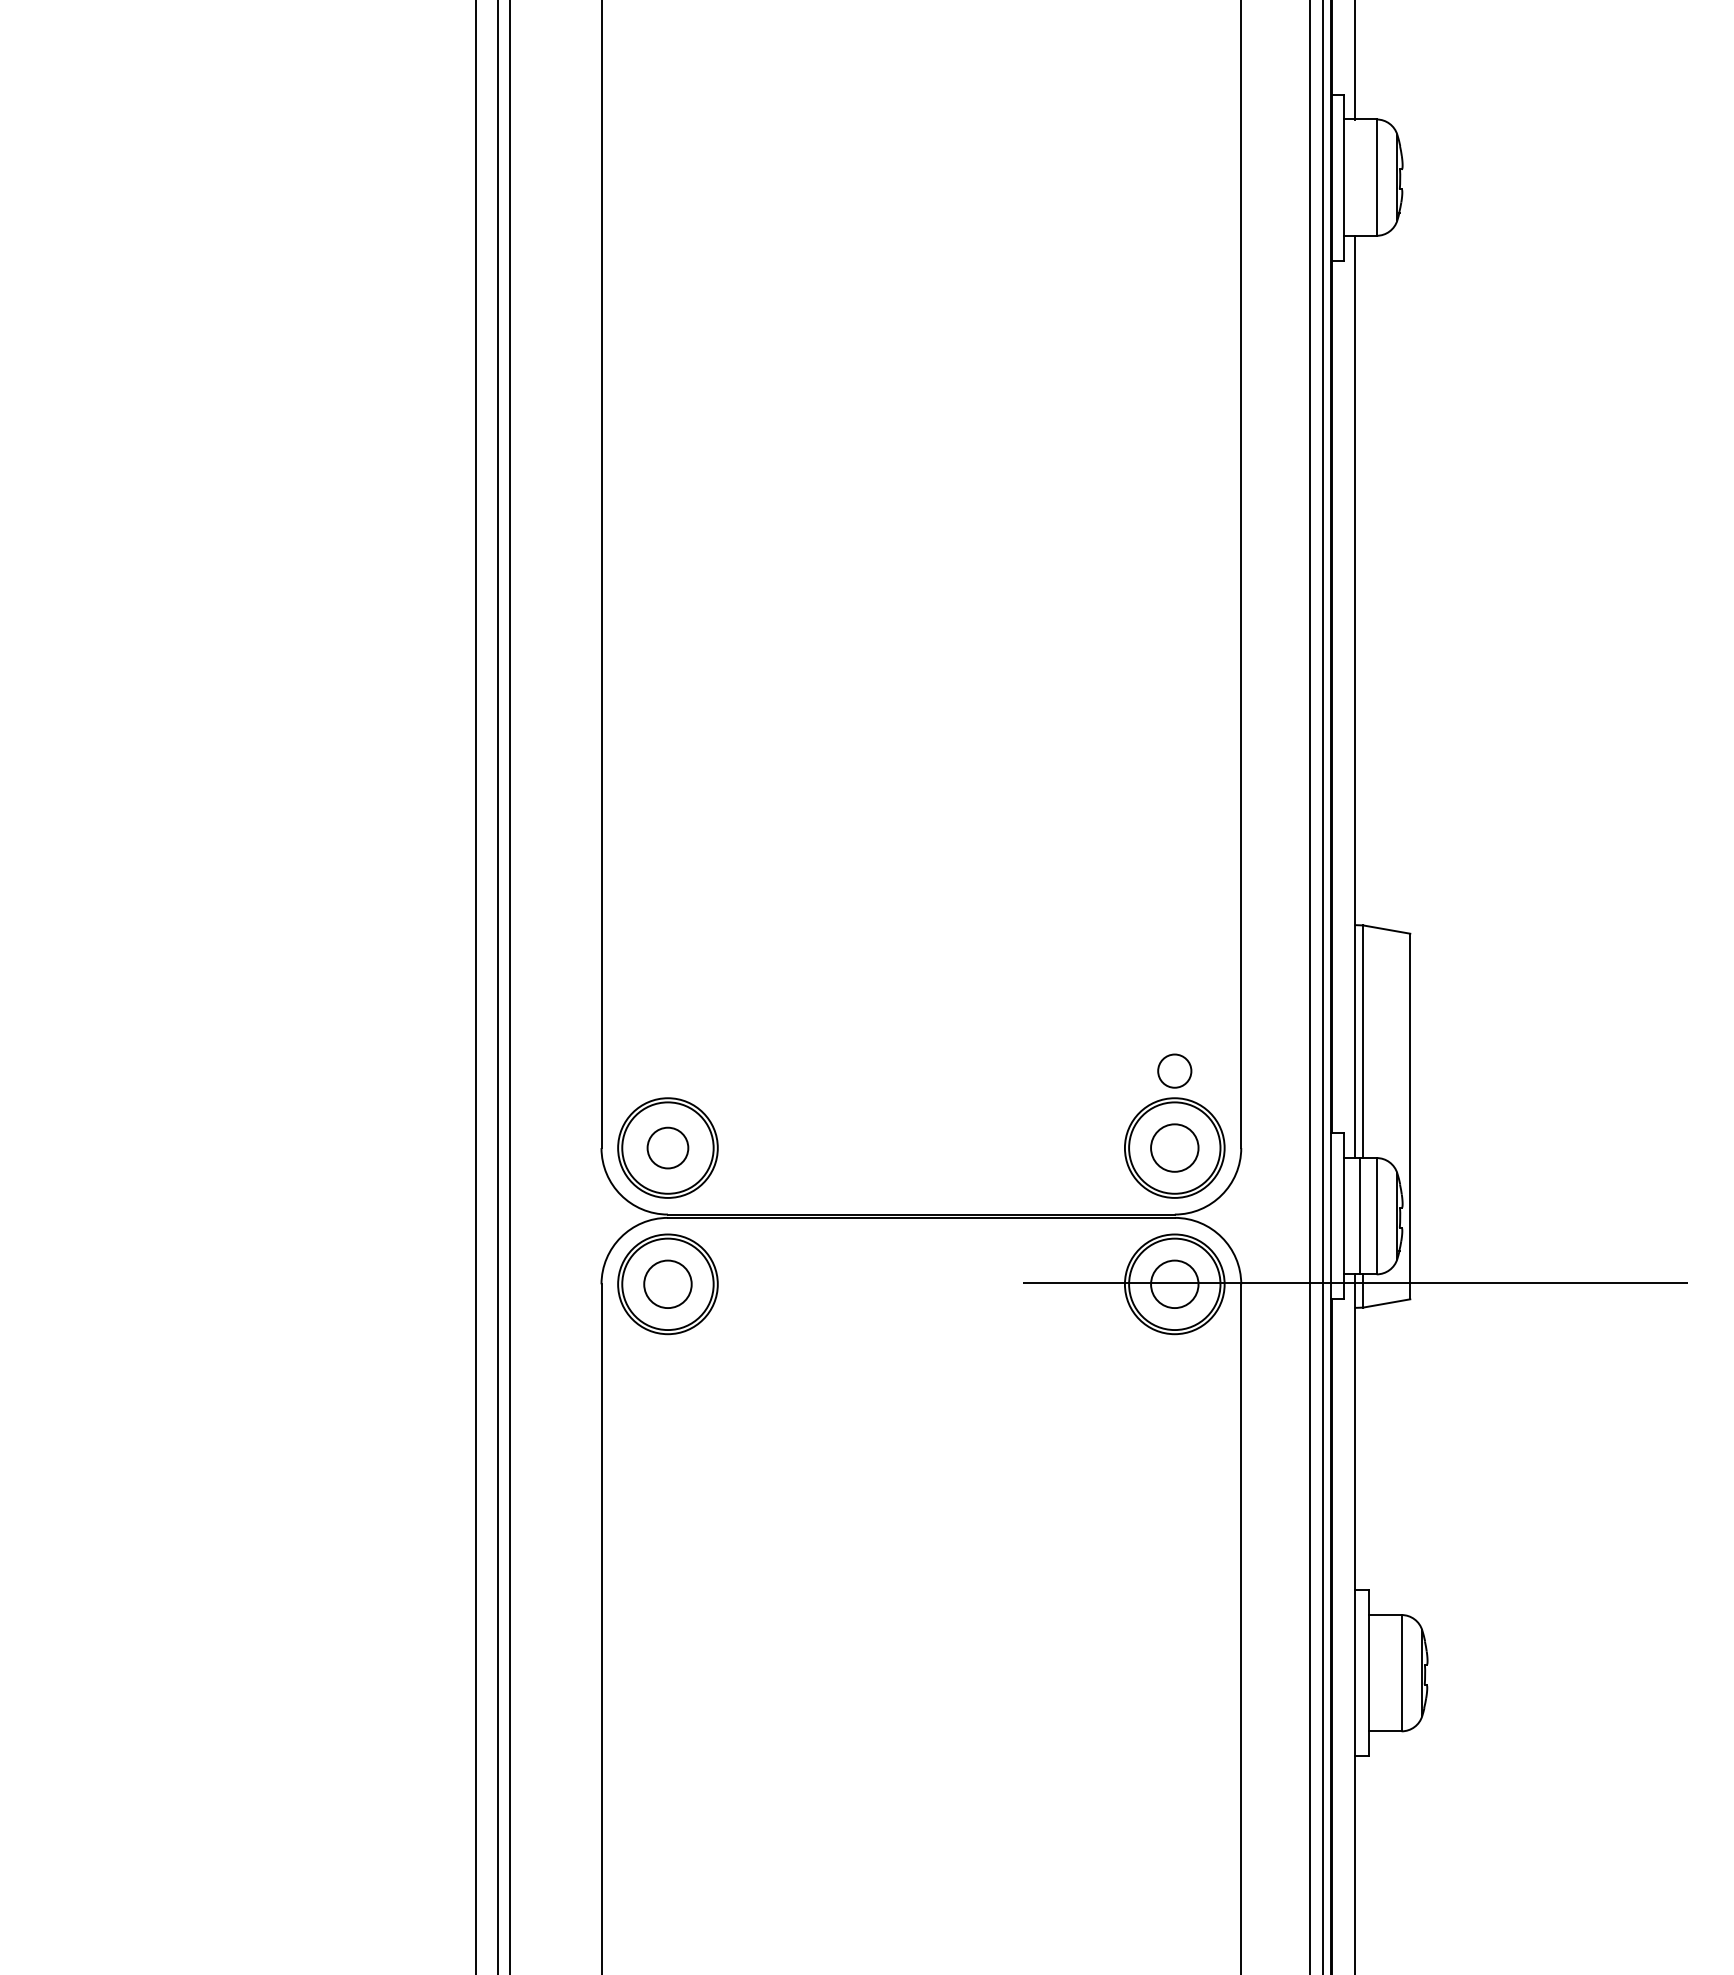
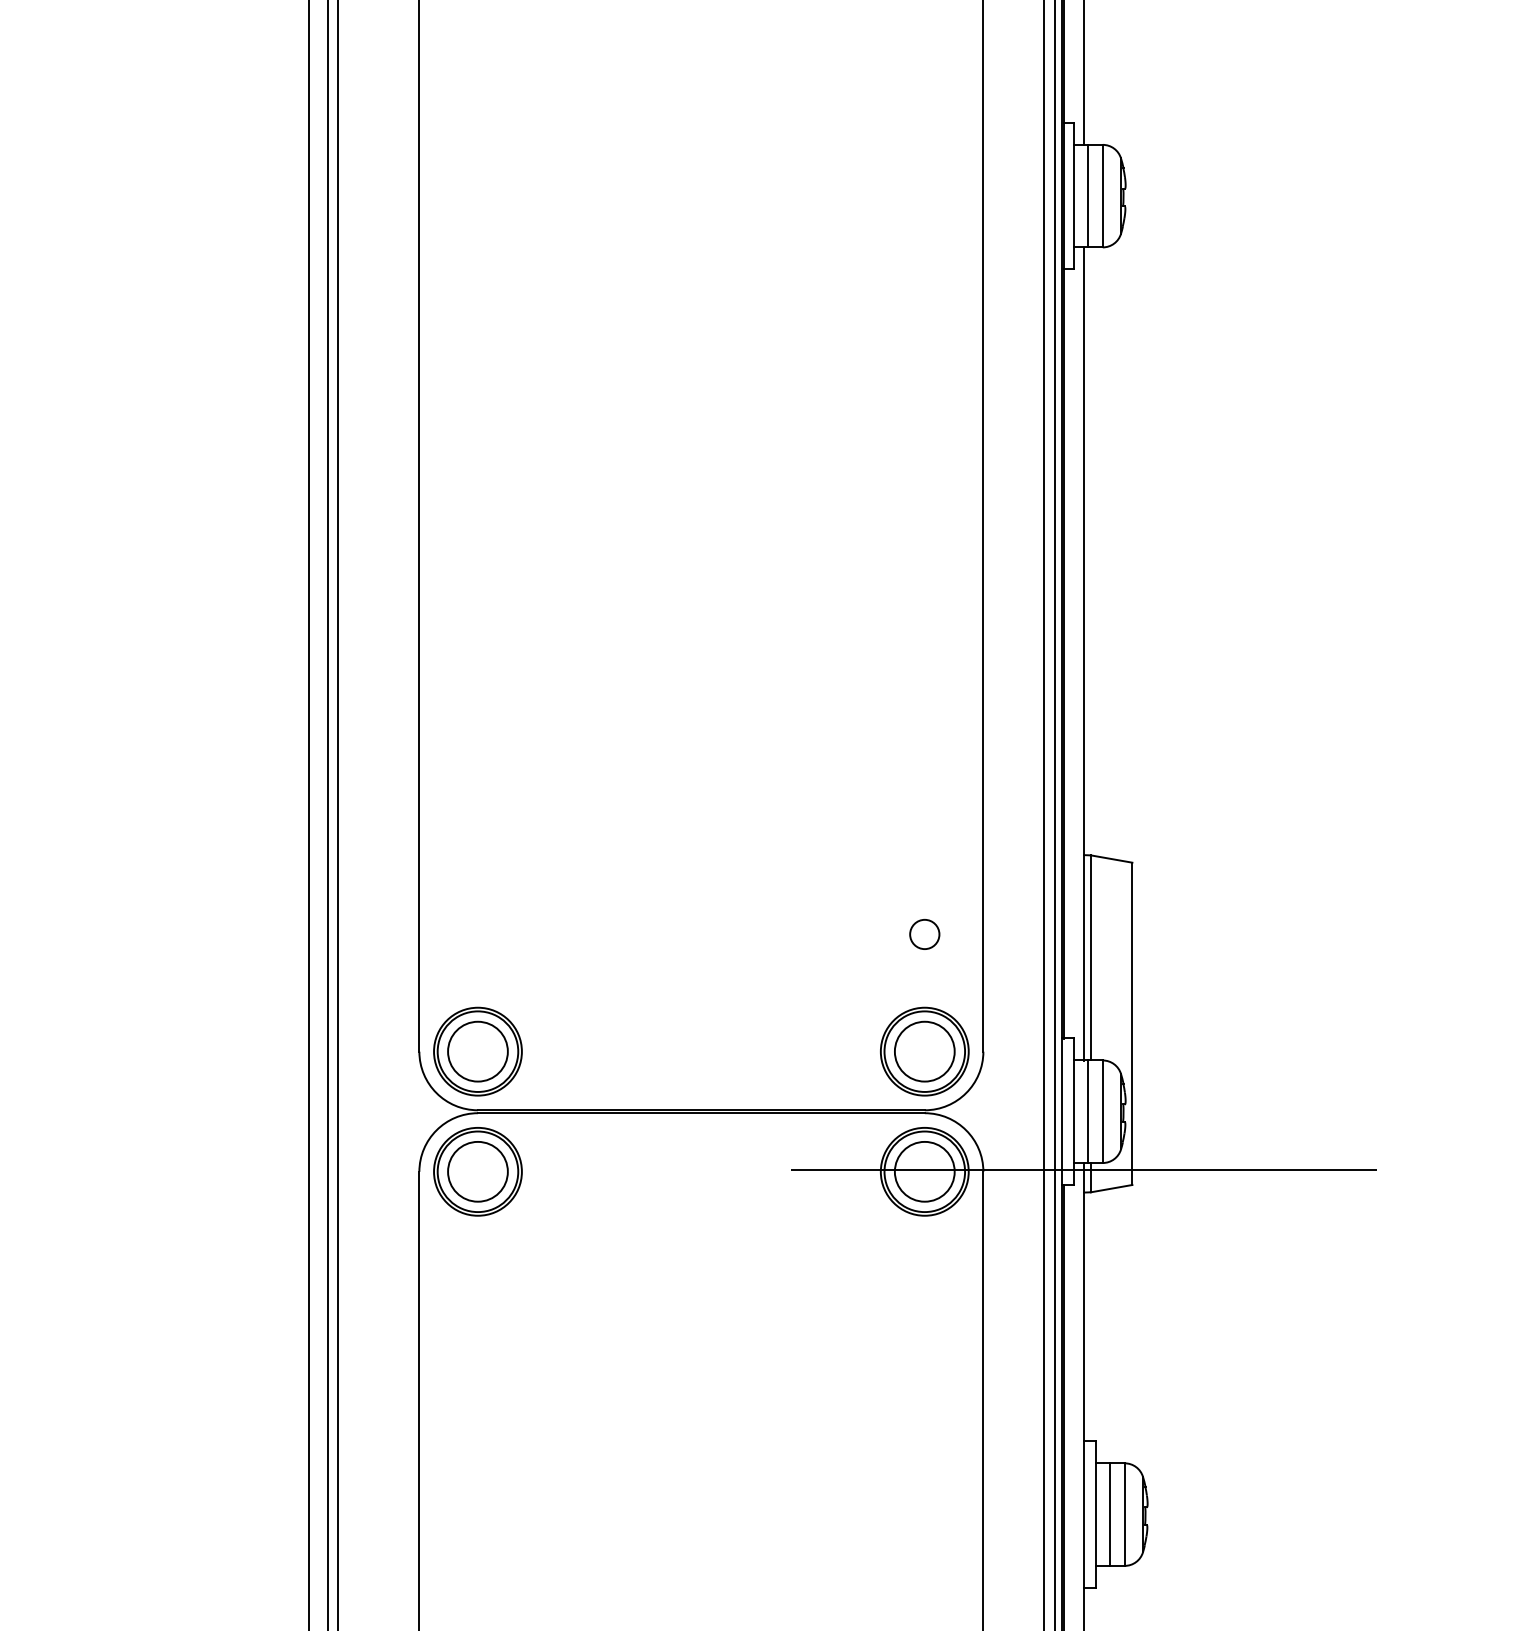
line: (1360, 177) -> (1088, 196), added
circle: (1174, 1070) -> (924, 933), moved
circle: (667, 1148) -> (477, 1052), size x1.67
circle: (1174, 1148) -> (924, 1052), size x1.43
circle: (667, 1284) -> (477, 1171), size x1.43
circle: (1174, 1284) -> (924, 1171), size x1.43
line: (1385, 1673) -> (1110, 1514), added

